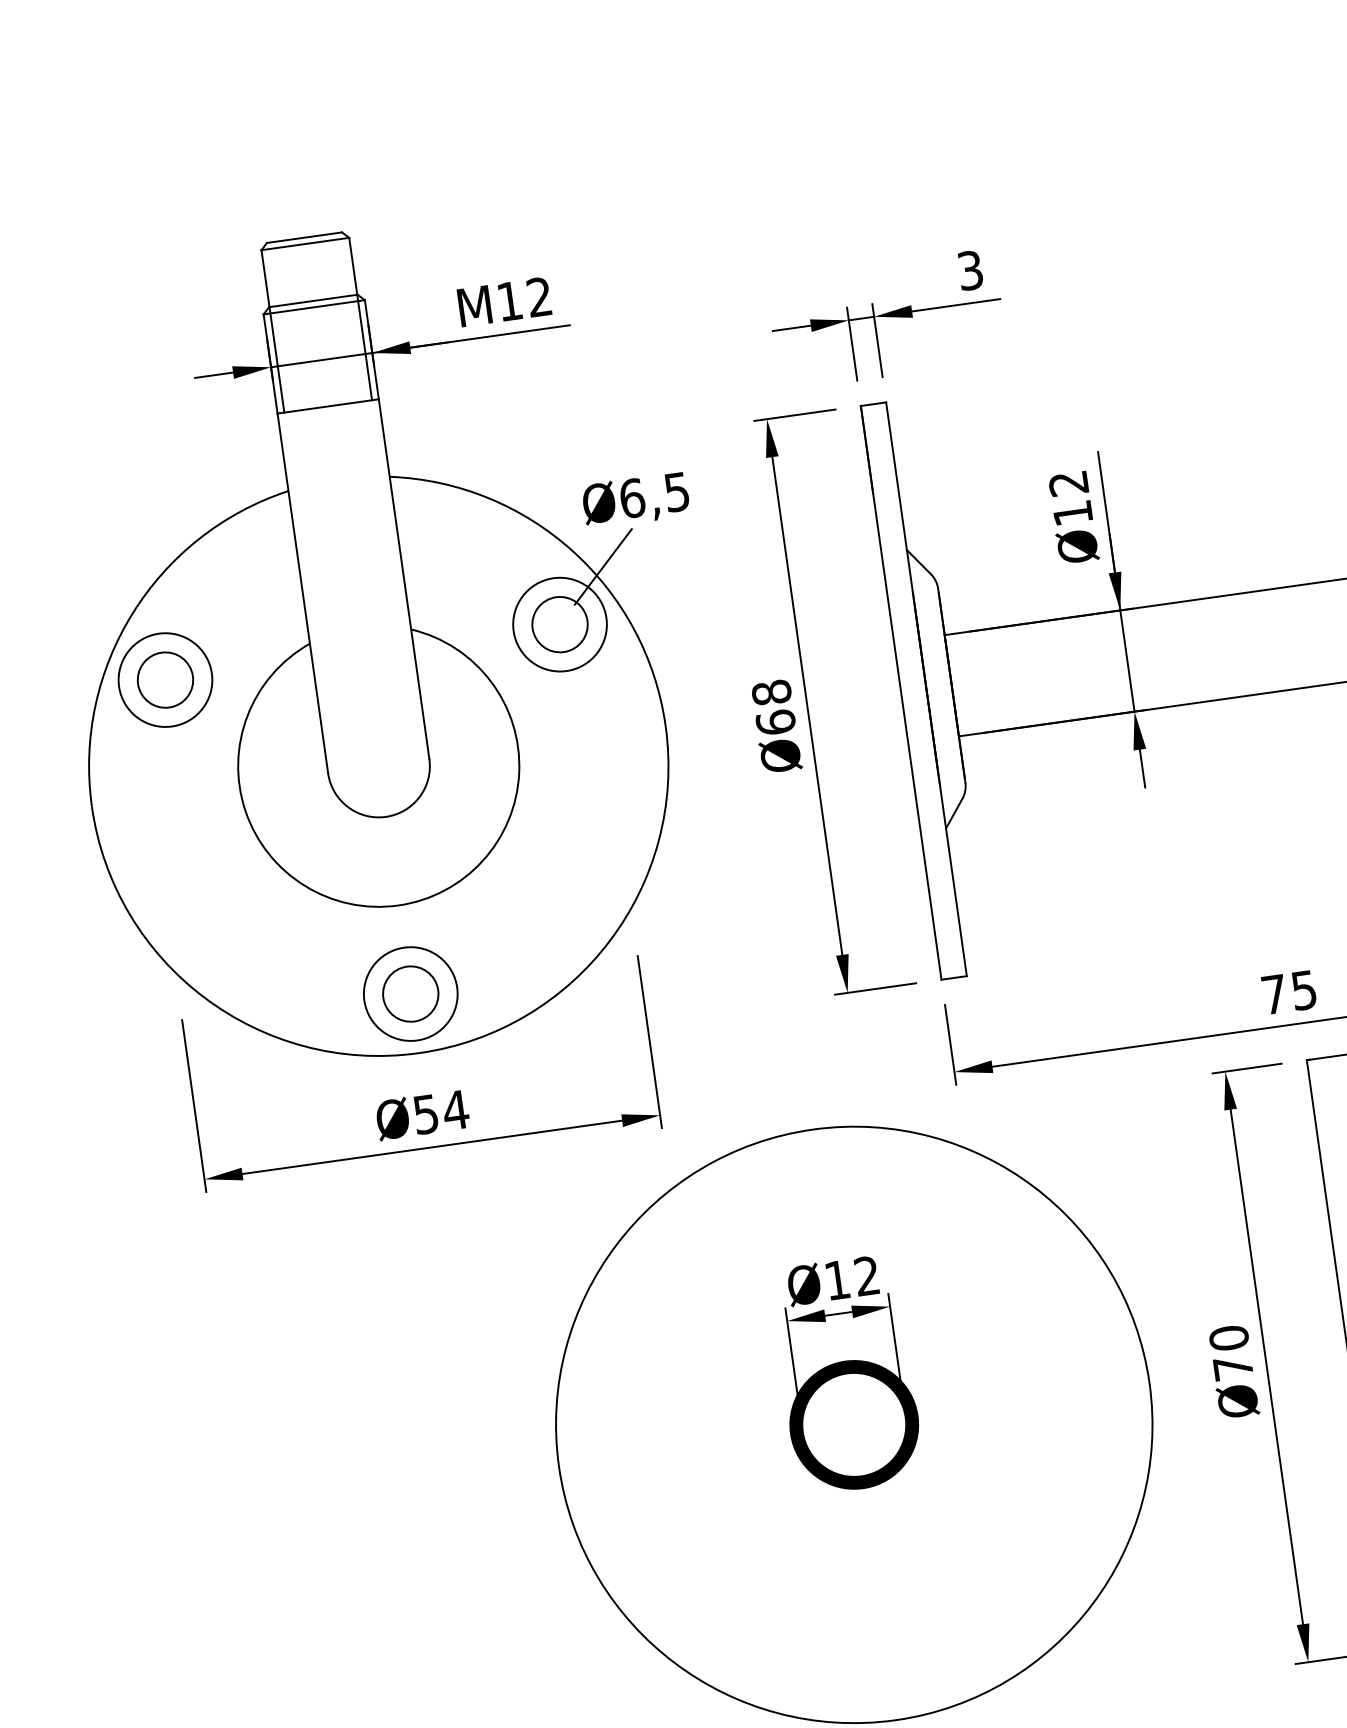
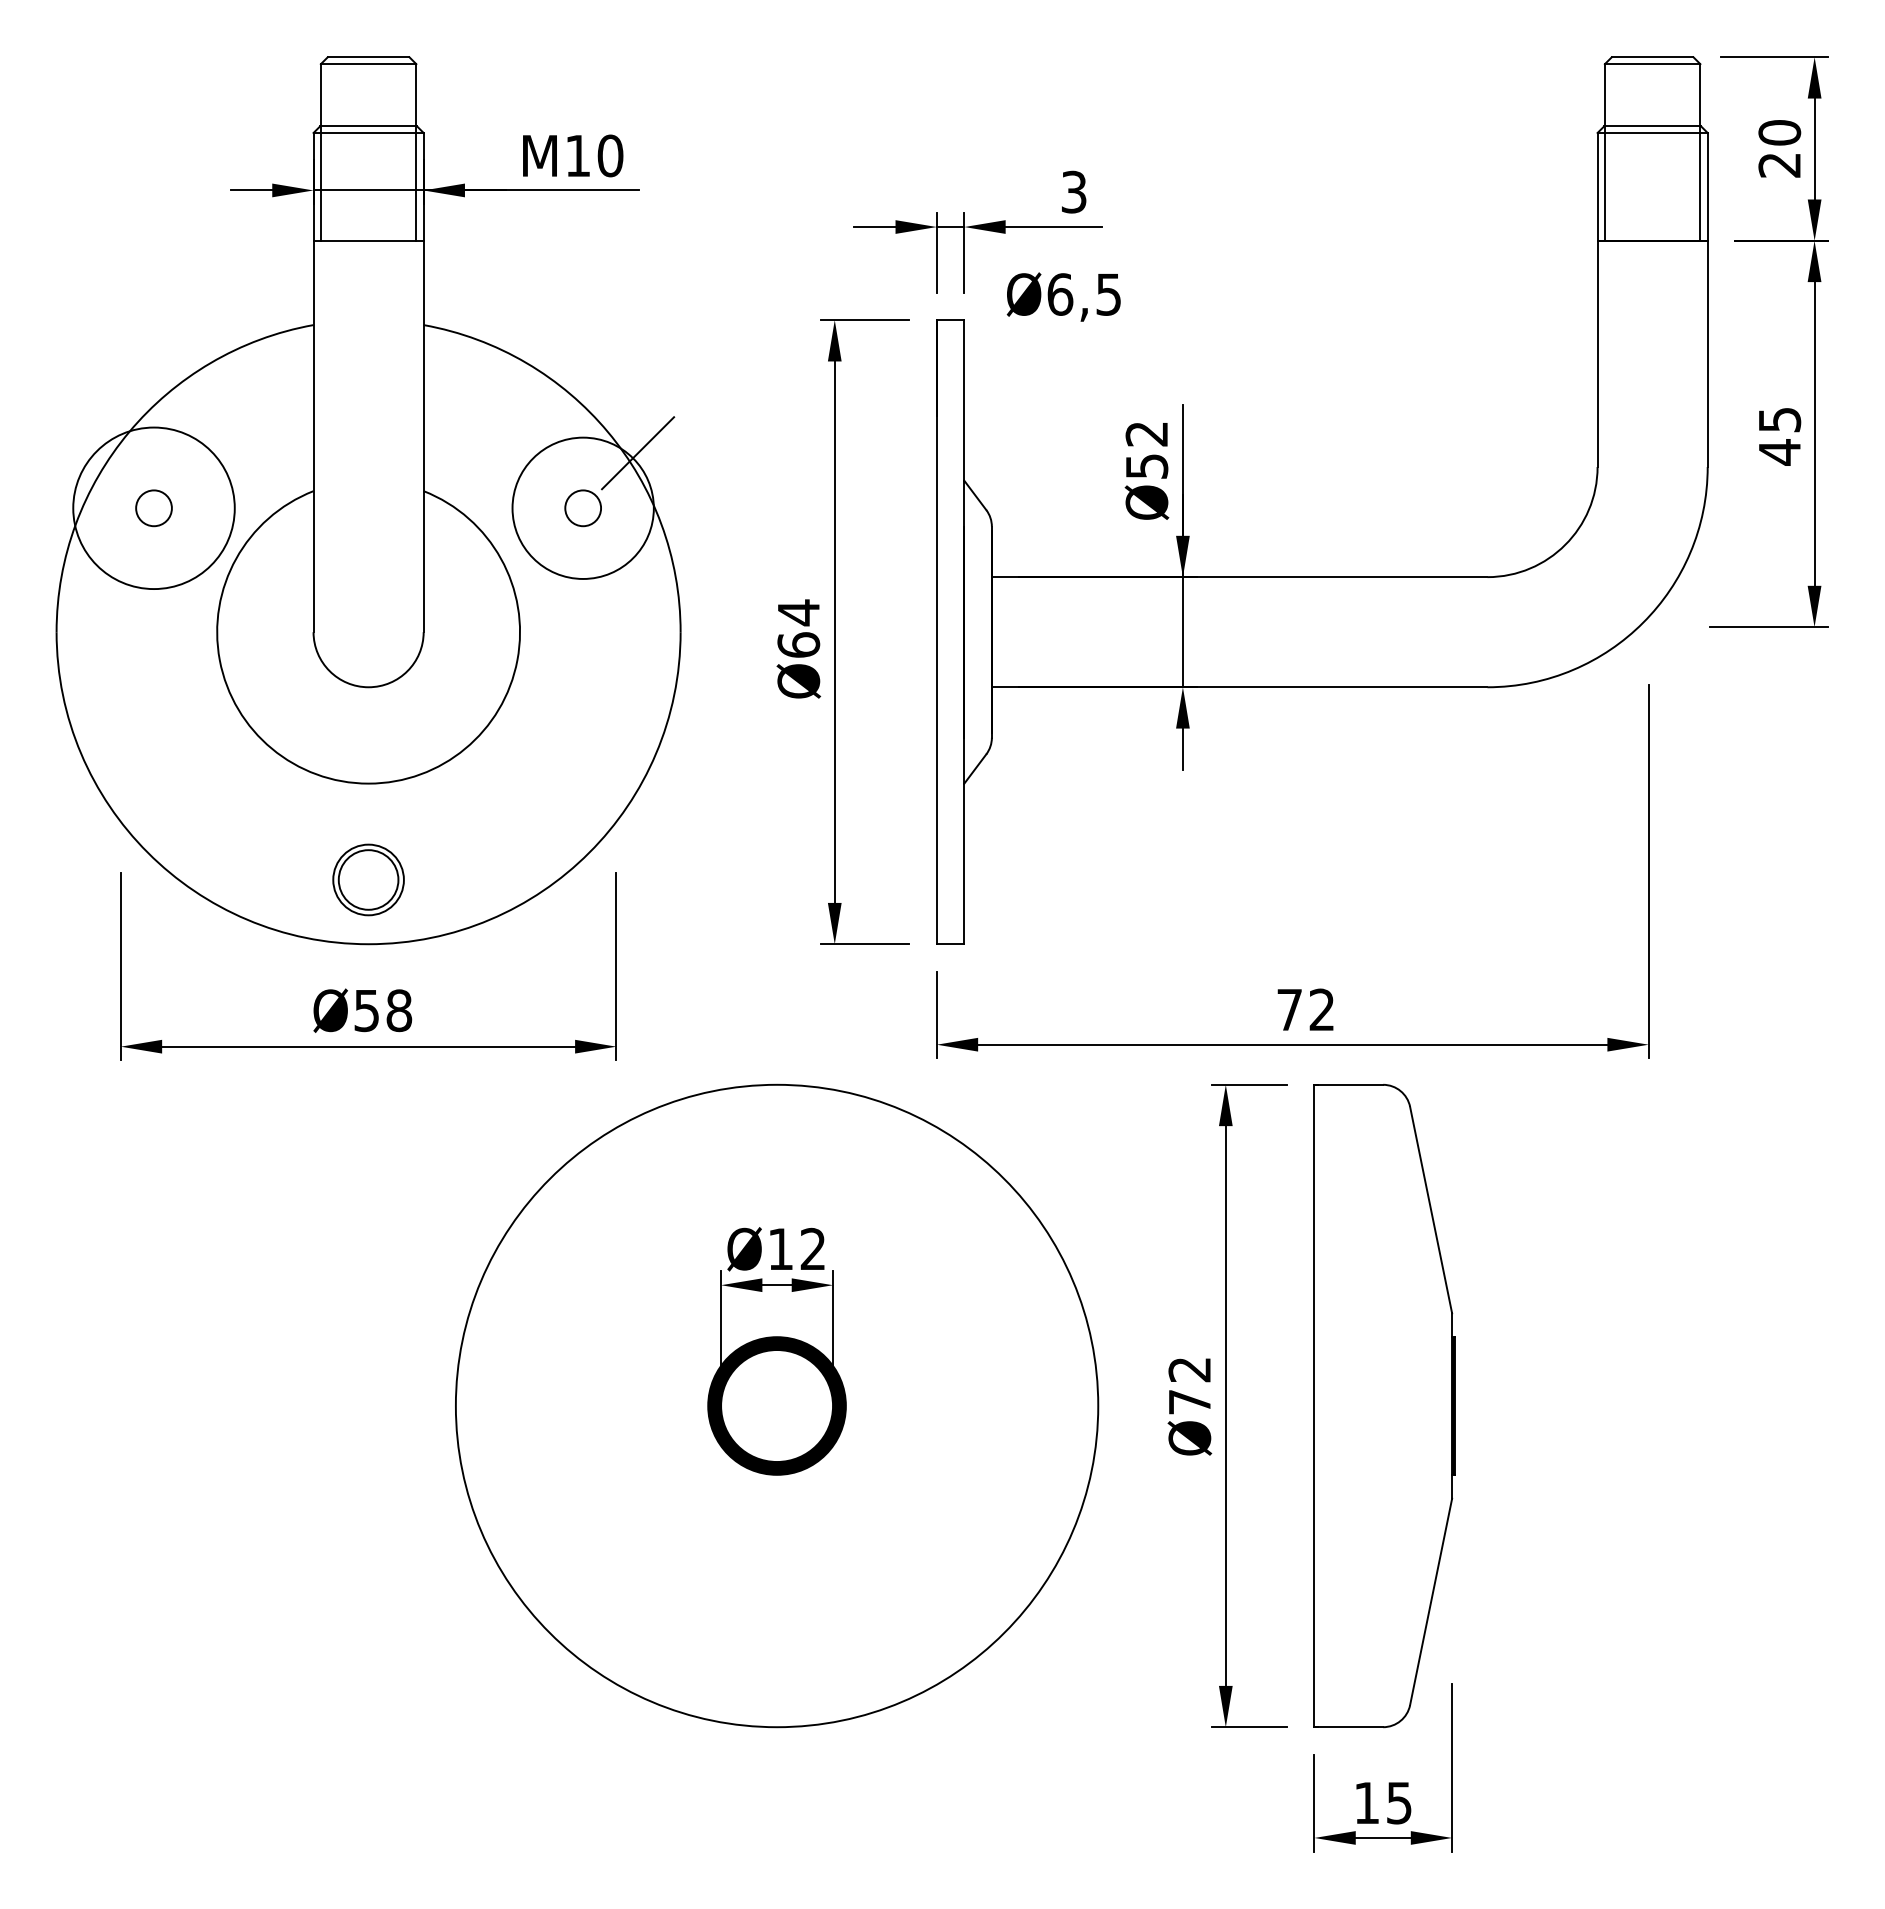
text: (539, 296) -> (610, 155), M12 -> M10
text: (635, 499) -> (1063, 296), moved
text: (1073, 513) -> (1147, 466), Ø12 -> Ø52
circle: (559, 623) -> (582, 507), size x1.4
circle: (560, 624) -> (583, 508), size x0.6
circle: (164, 679) -> (153, 507), size x1.6
circle: (165, 680) -> (153, 508), size x0.6
text: (771, 692) -> (798, 612), Ø68 -> Ø64
text: (1303, 990) -> (1321, 1009), 75 -> 72
circle: (410, 993) -> (368, 879), size x0.7
text: (455, 1110) -> (398, 1010), Ø54 -> Ø58
text: (1228, 1338) -> (1189, 1369), Ø70 -> Ø72

